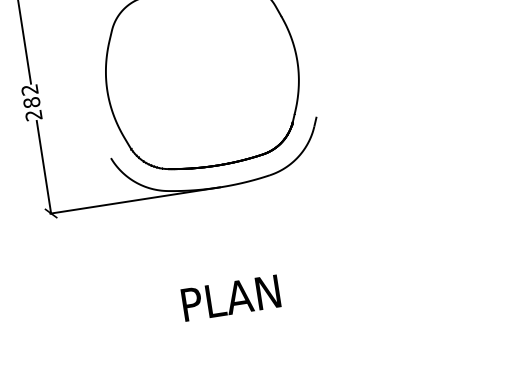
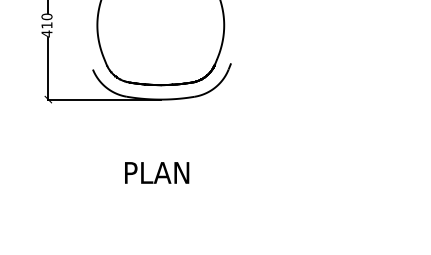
text: (31, 102) -> (46, 25), 282 -> 410

